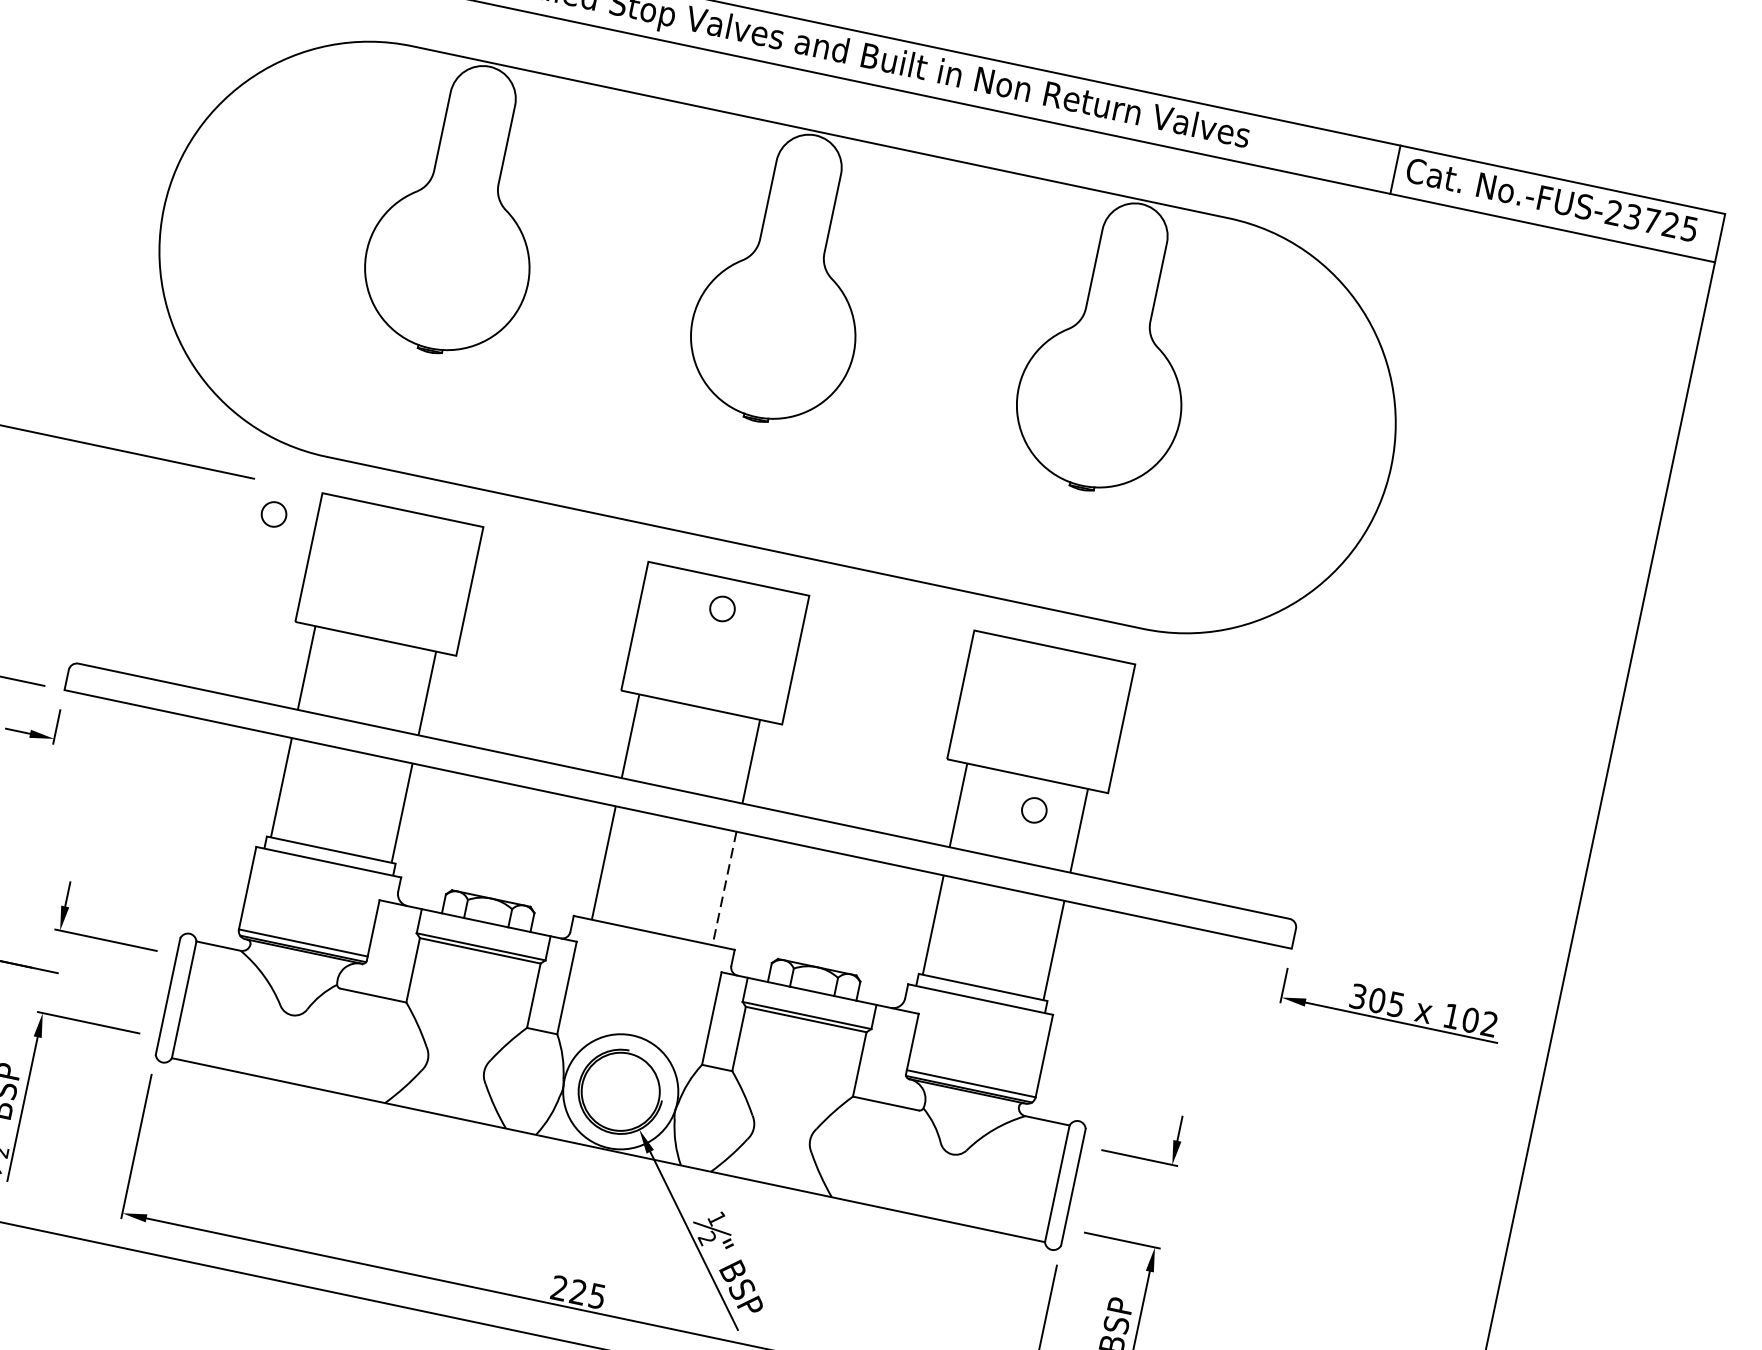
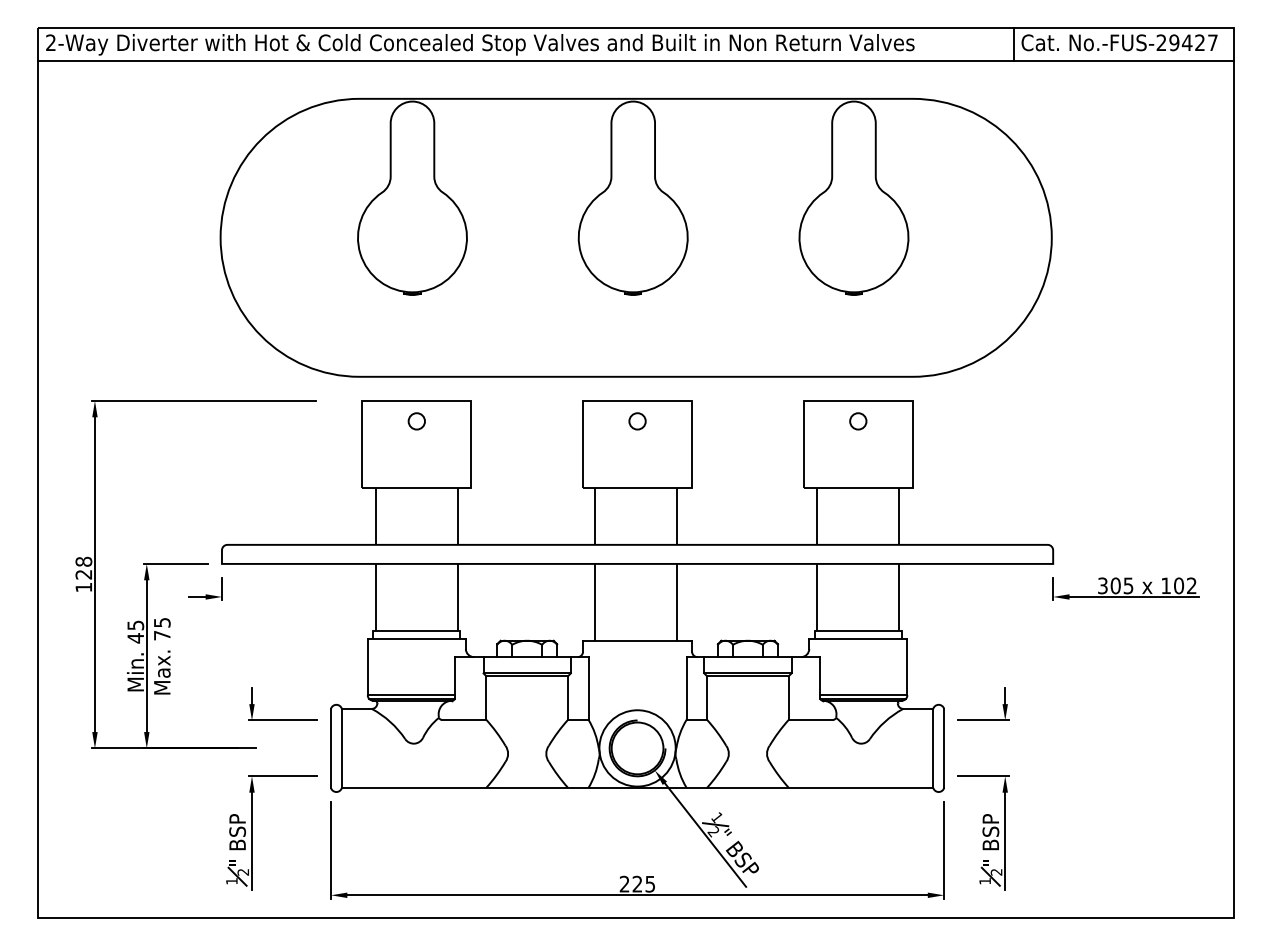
text: (1661, 222) -> (1193, 42), No.-FUS-23725 -> No.-FUS-29427
circle: (273, 514) -> (416, 421), moved
circle: (1034, 810) -> (858, 421), moved
line: (725, 888) -> (677, 602), dashed -> solid

